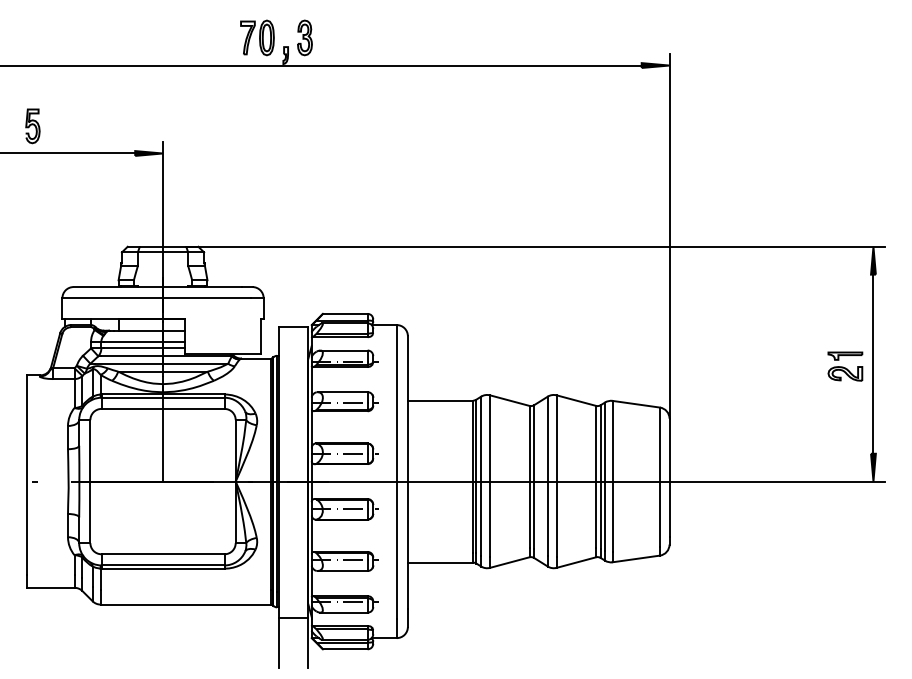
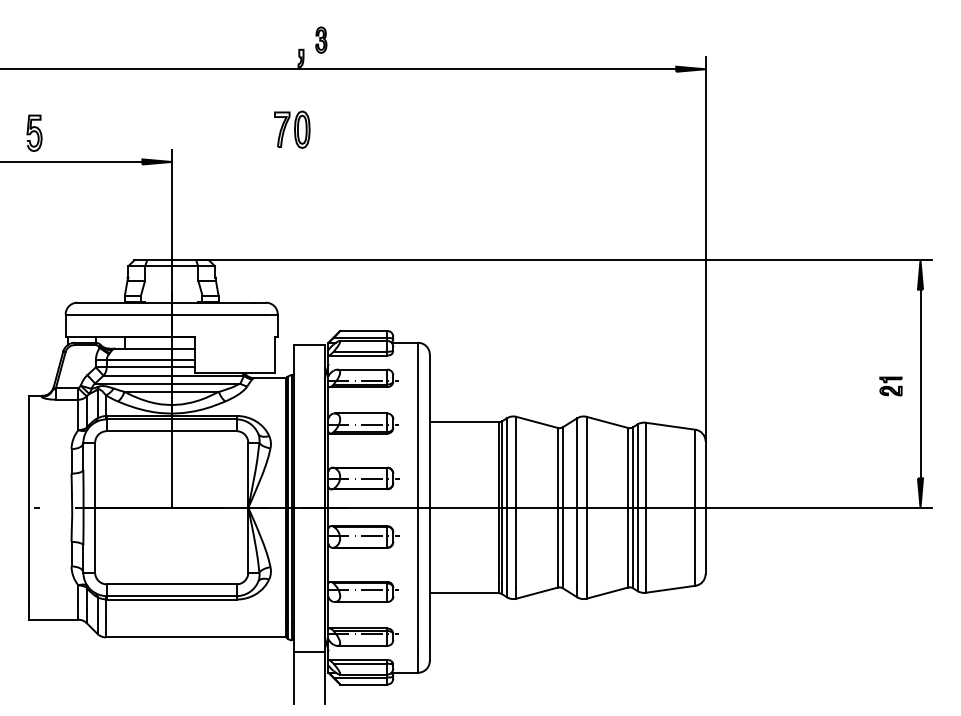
part: (257, 37) -> (292, 129), moved
part: (304, 37) -> (320, 39), size x0.7
part: (845, 366) -> (891, 386), size x0.6

